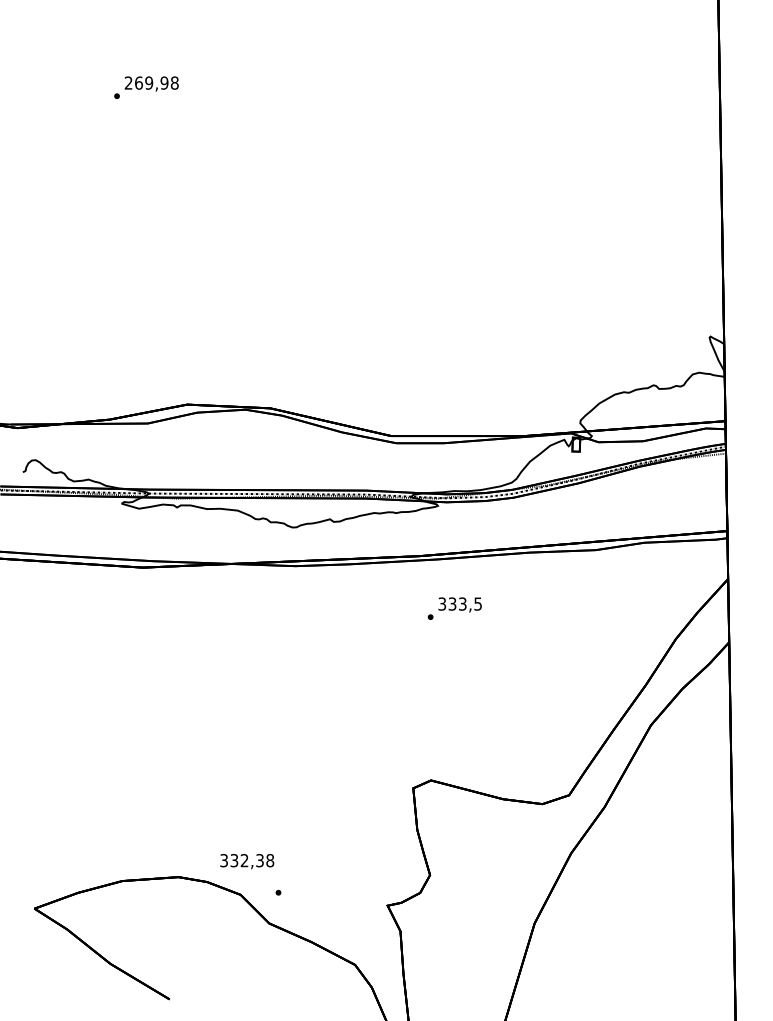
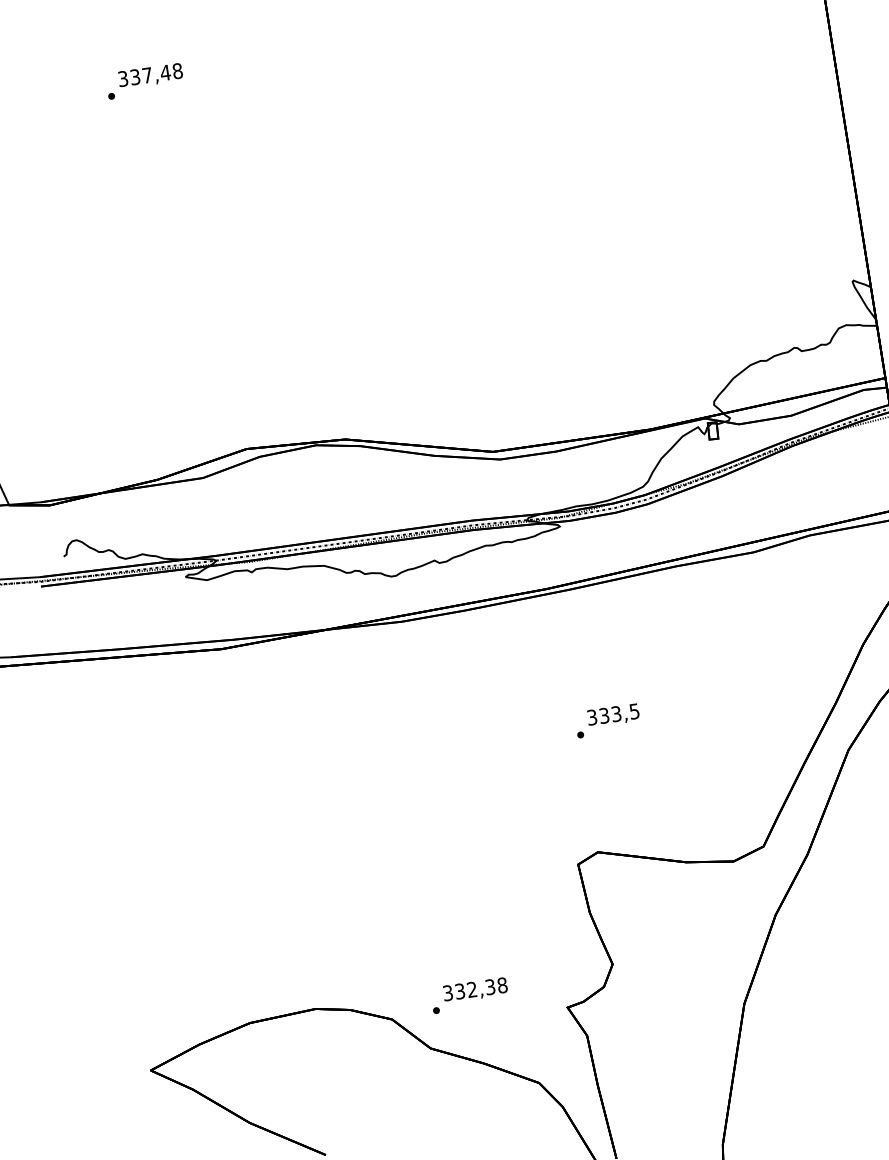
text: (146, 82) -> (144, 75), 269,98 -> 337,48
text: (454, 608) -> (607, 720), moved
text: (247, 861) -> (475, 990), moved

